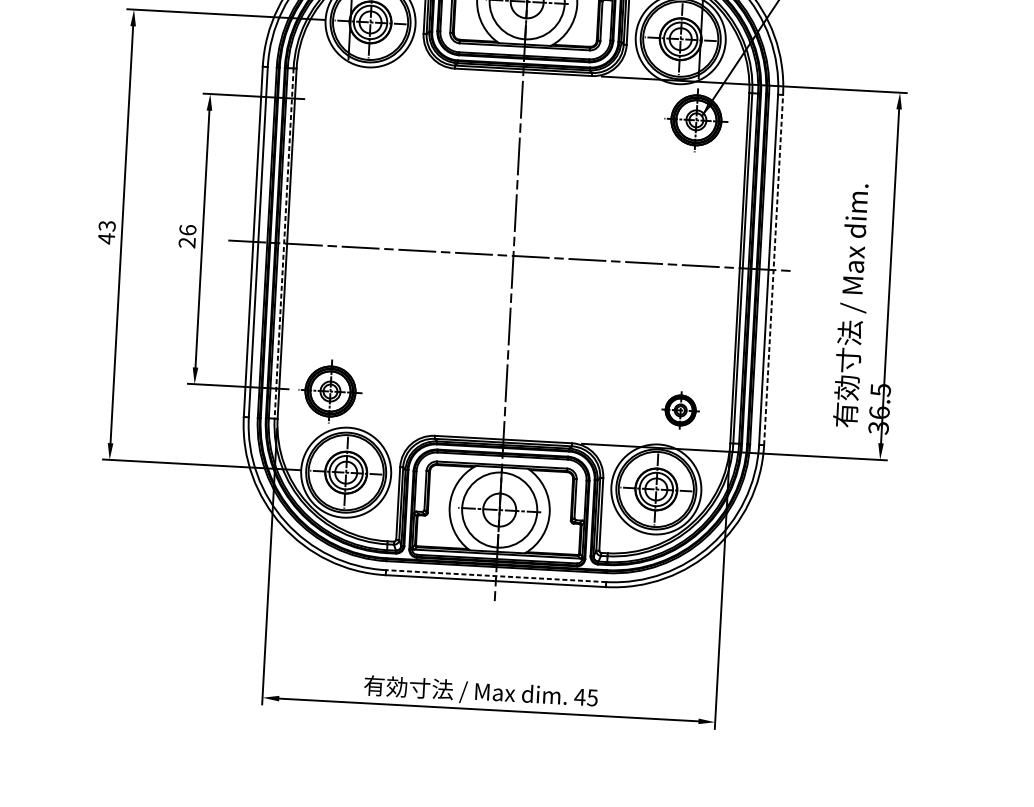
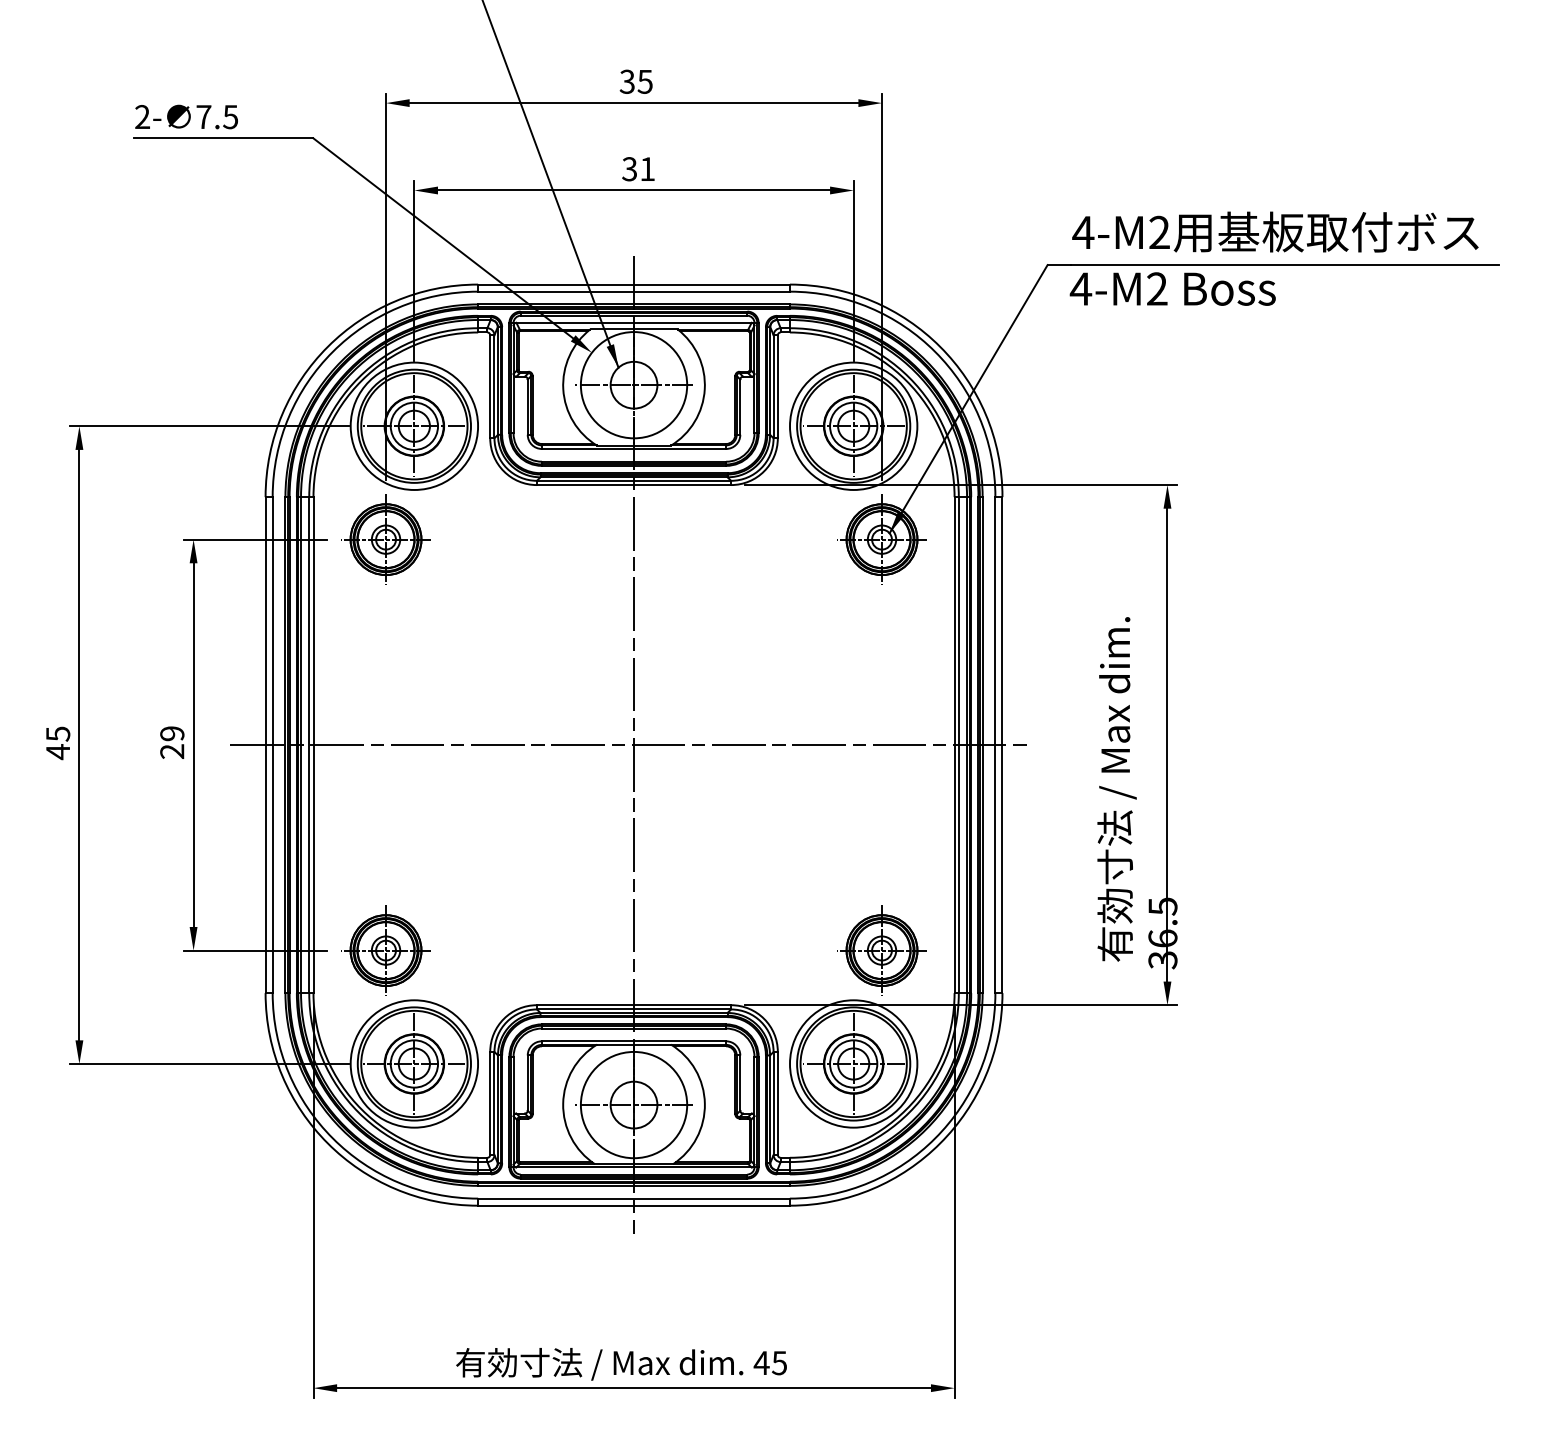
part: (345, 101) -> (385, 539), added
text: (106, 225) -> (57, 733), 43 -> 45
text: (188, 230) -> (172, 733), 26 -> 29
line: (284, 243) -> (309, 745), dashed -> solid
line: (773, 270) -> (1002, 745), dashed -> solid
part: (680, 410) -> (881, 950), size x1.67
line: (496, 576) -> (634, 1198), dashed -> solid

